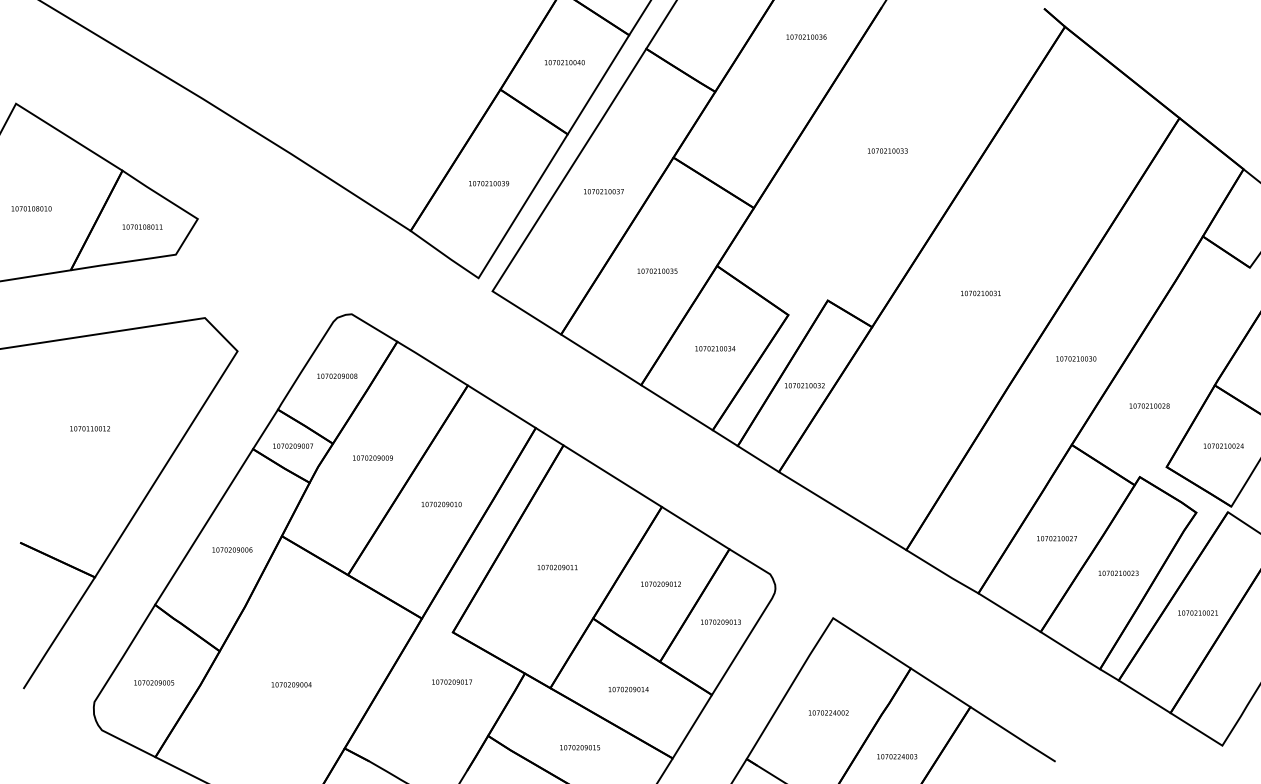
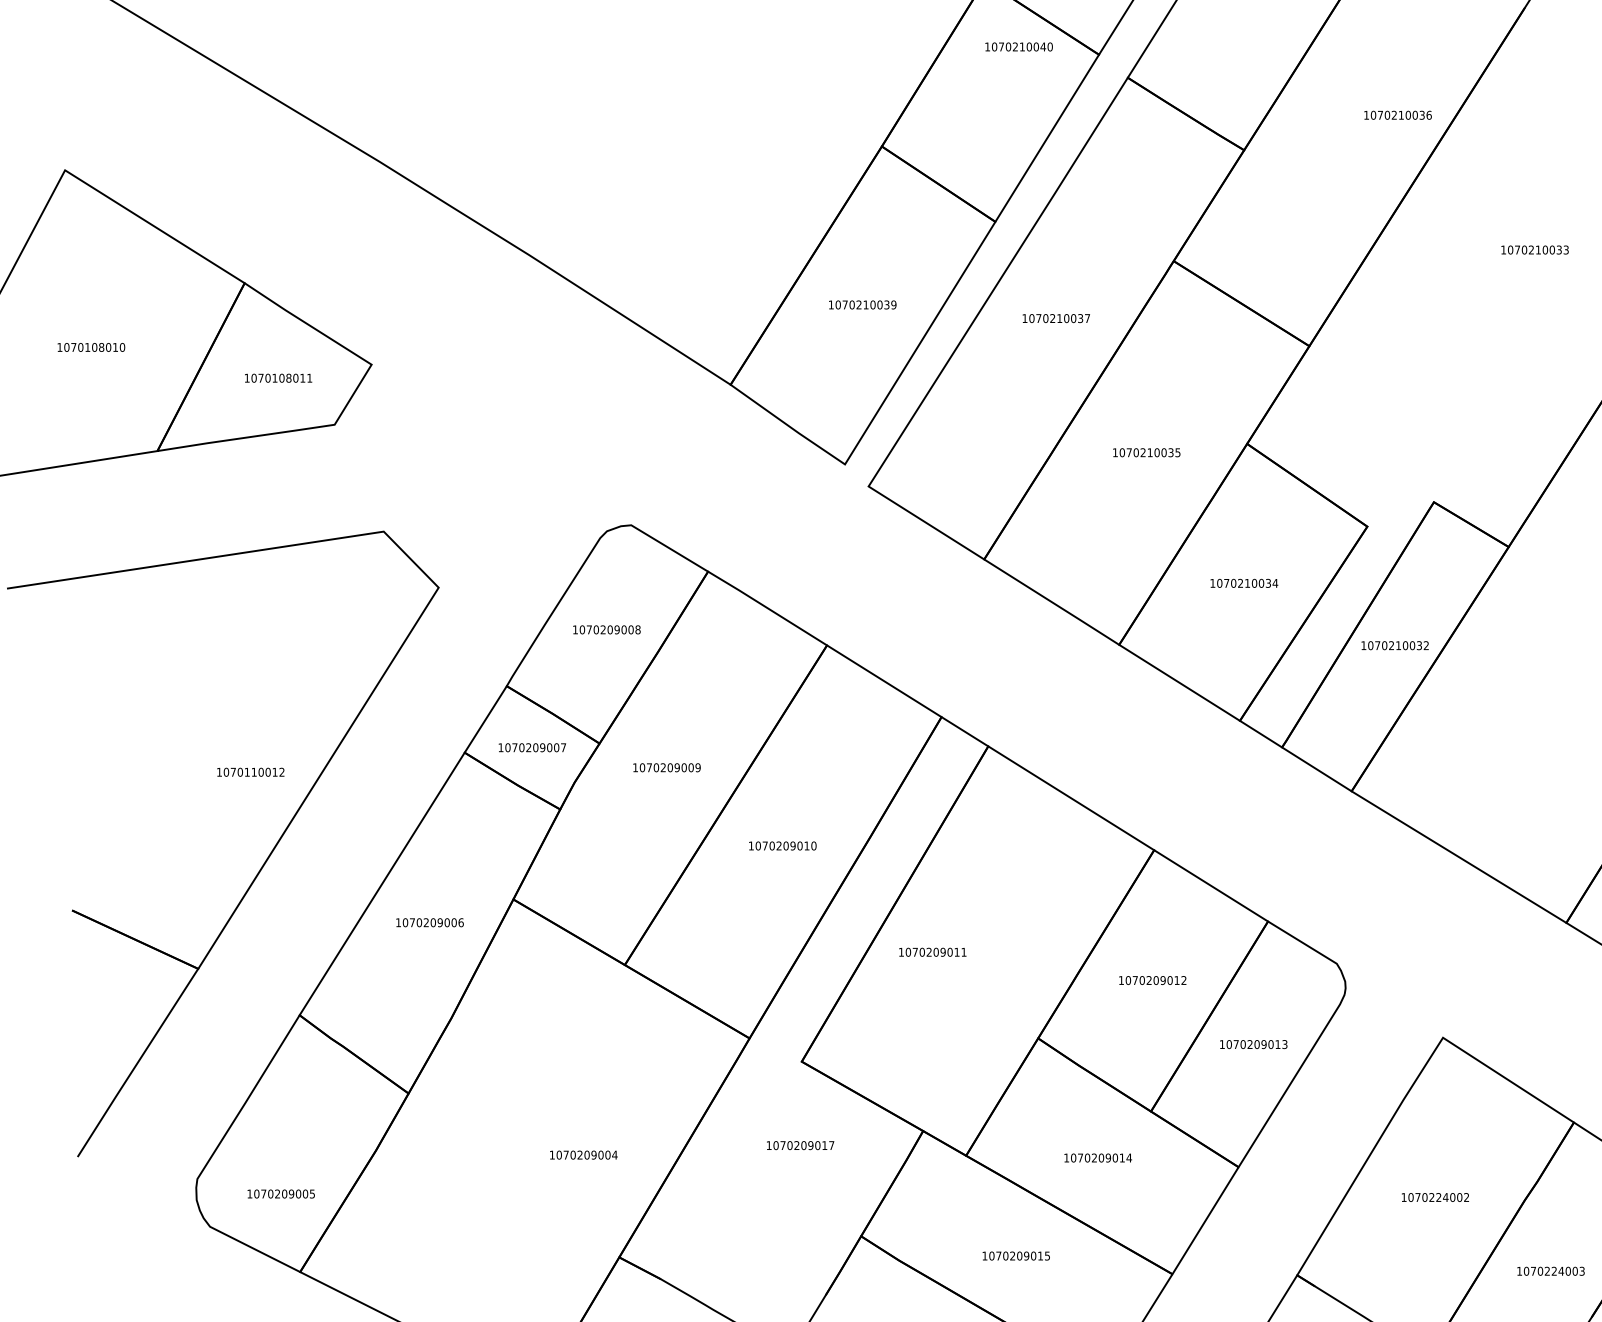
text: (806, 36) -> (1397, 114), moved
text: (564, 62) -> (1018, 46), moved
text: (89, 428) -> (249, 771), moved
text: (557, 567) -> (932, 952), moved
text: (154, 682) -> (281, 1193), moved
text: (291, 684) -> (583, 1154), moved

